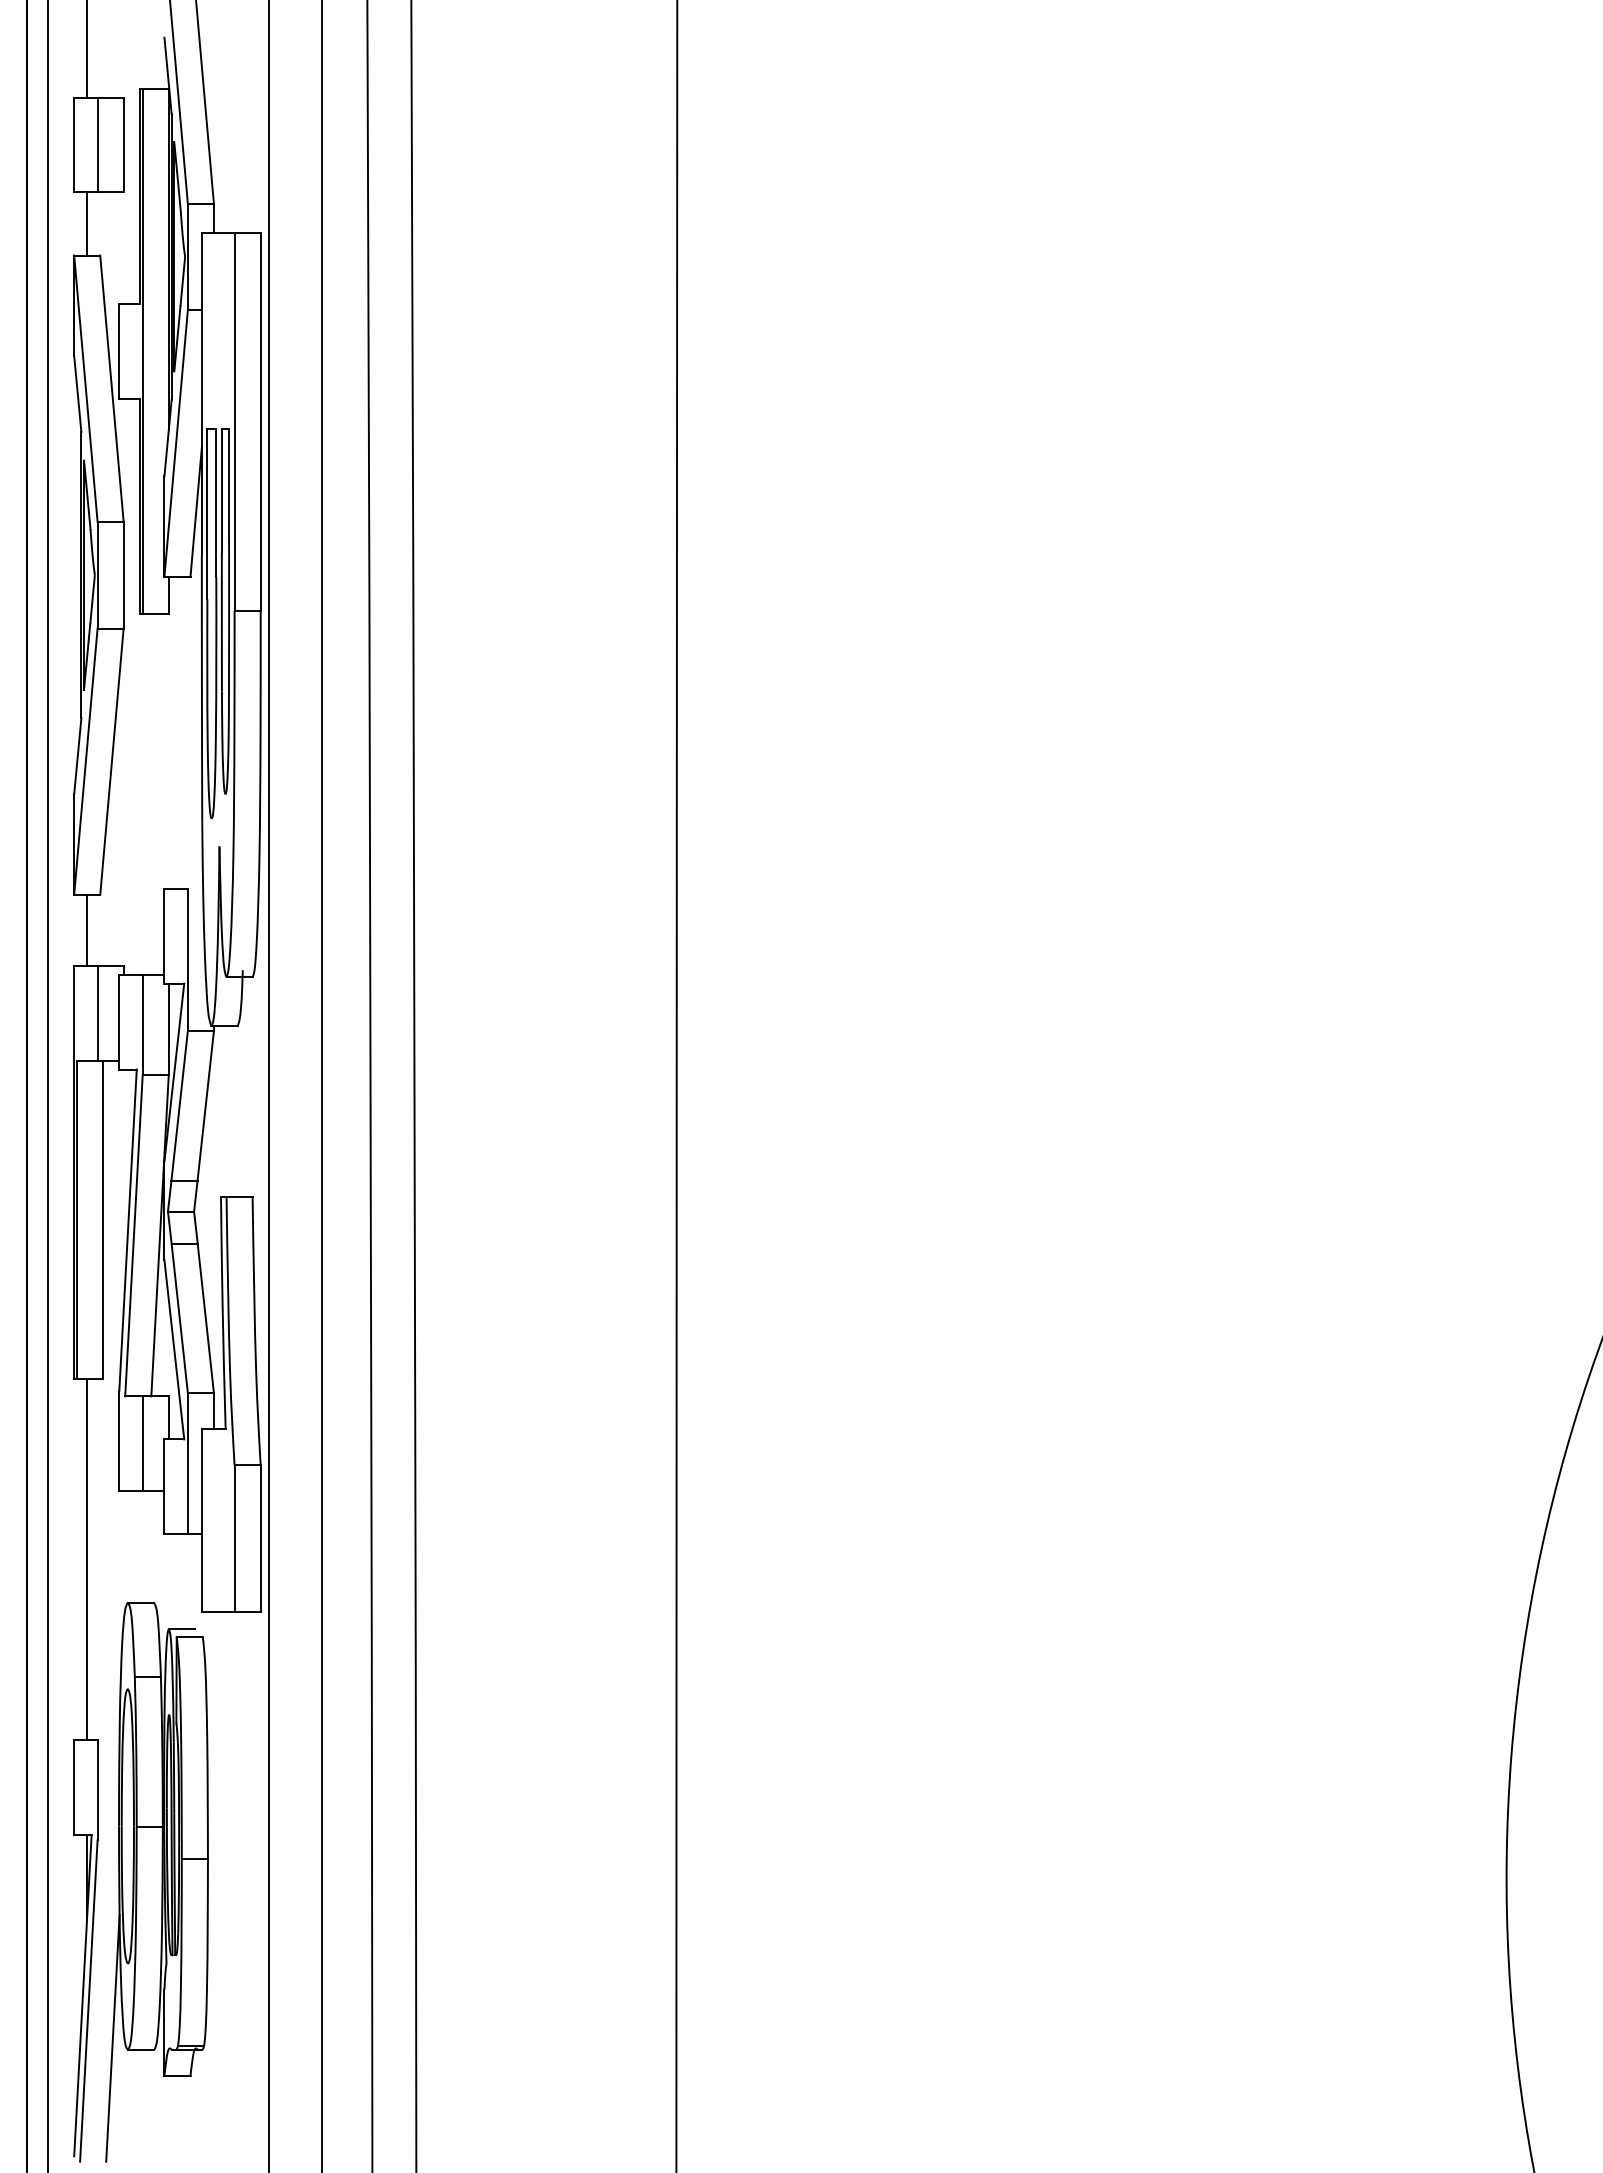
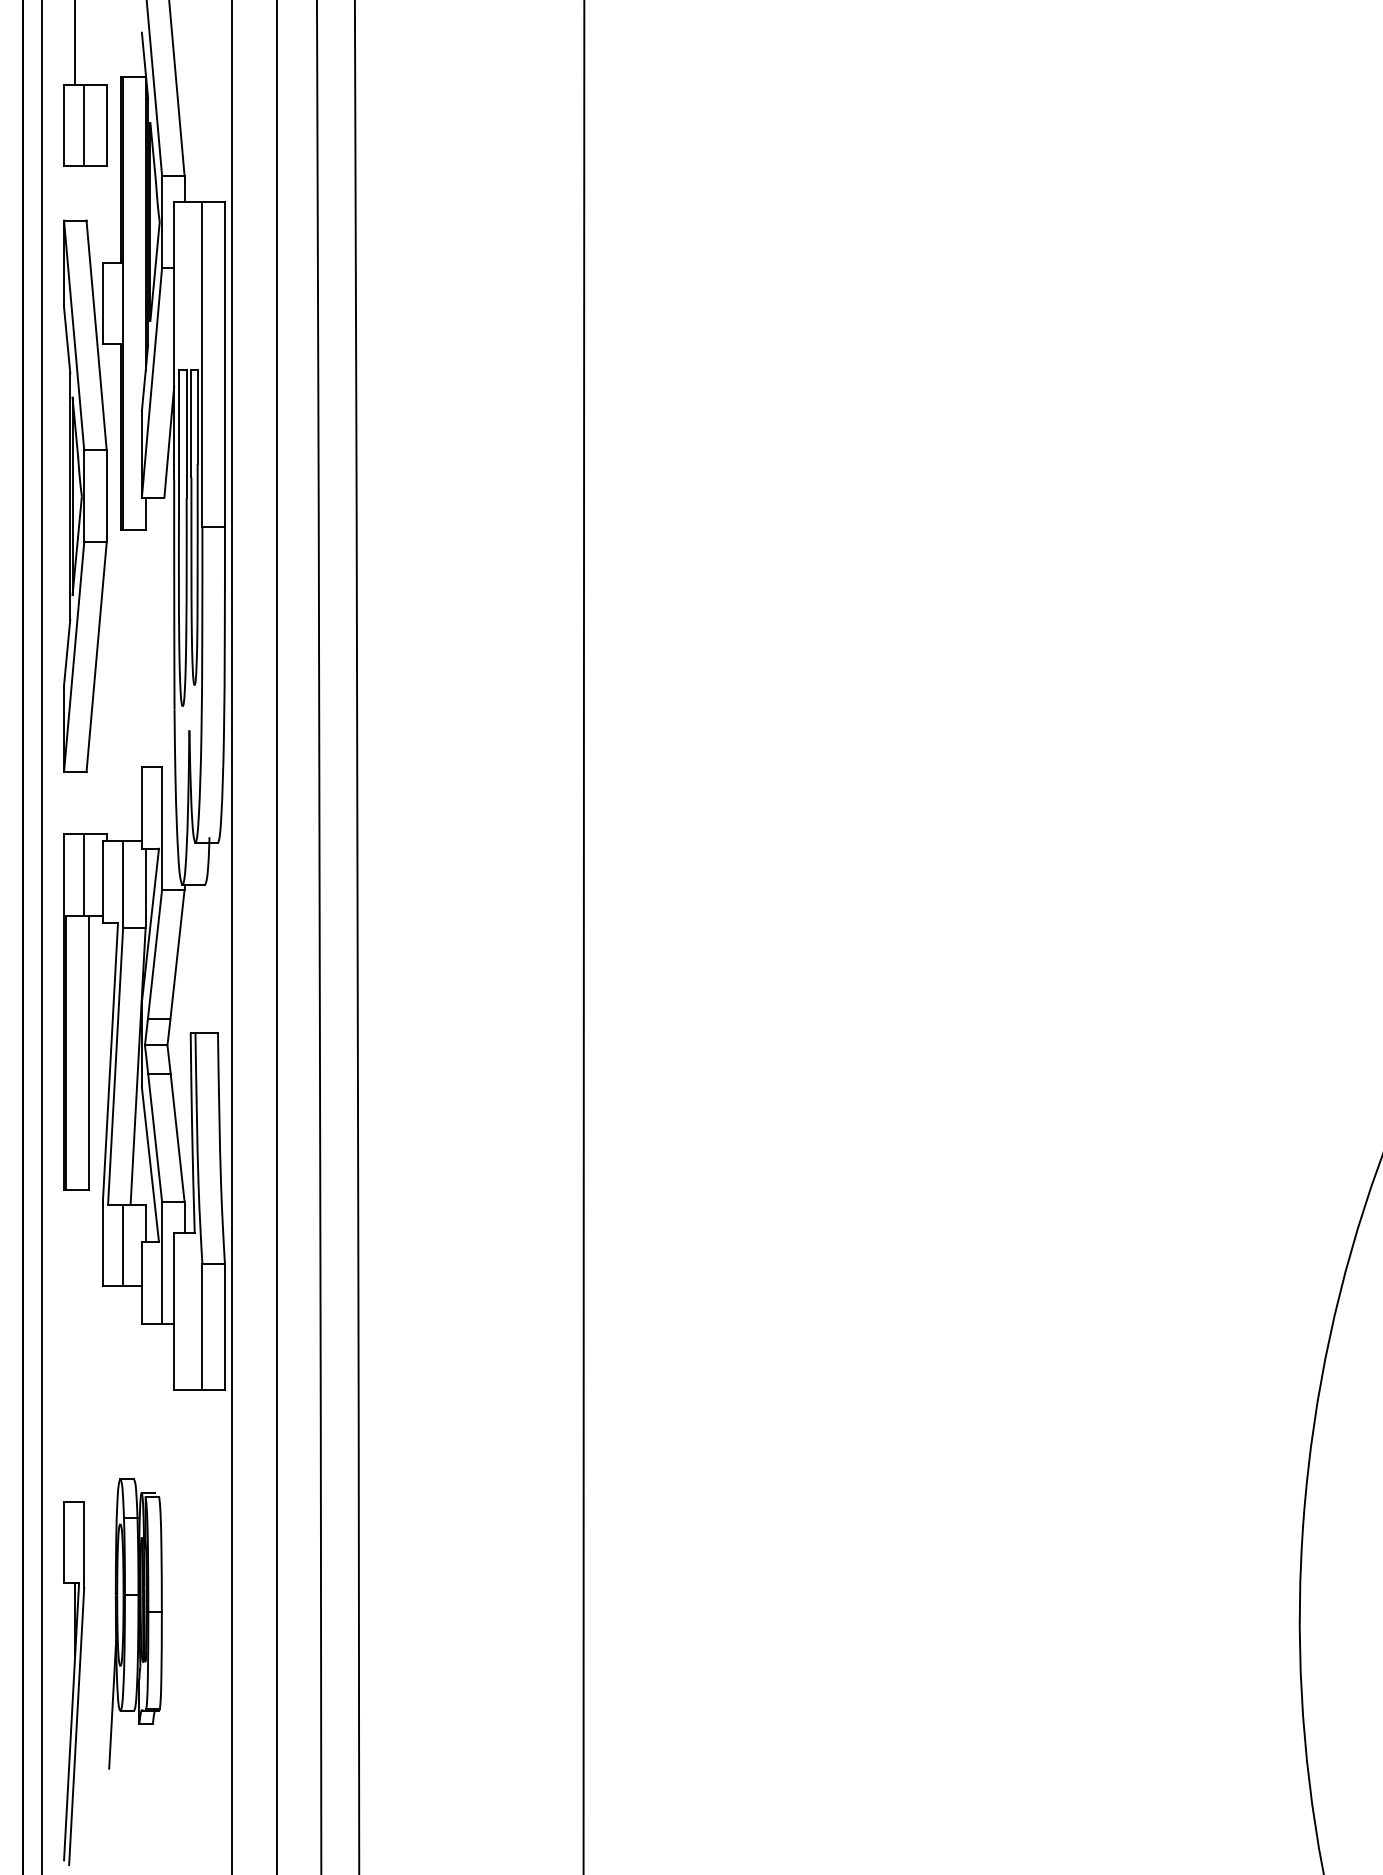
line: (87, 223) -> (75, 192), removed
line: (87, 930) -> (75, 802), removed
line: (87, 1559) -> (75, 1345), removed
part: (156, 1882) -> (135, 1624), size x0.6

